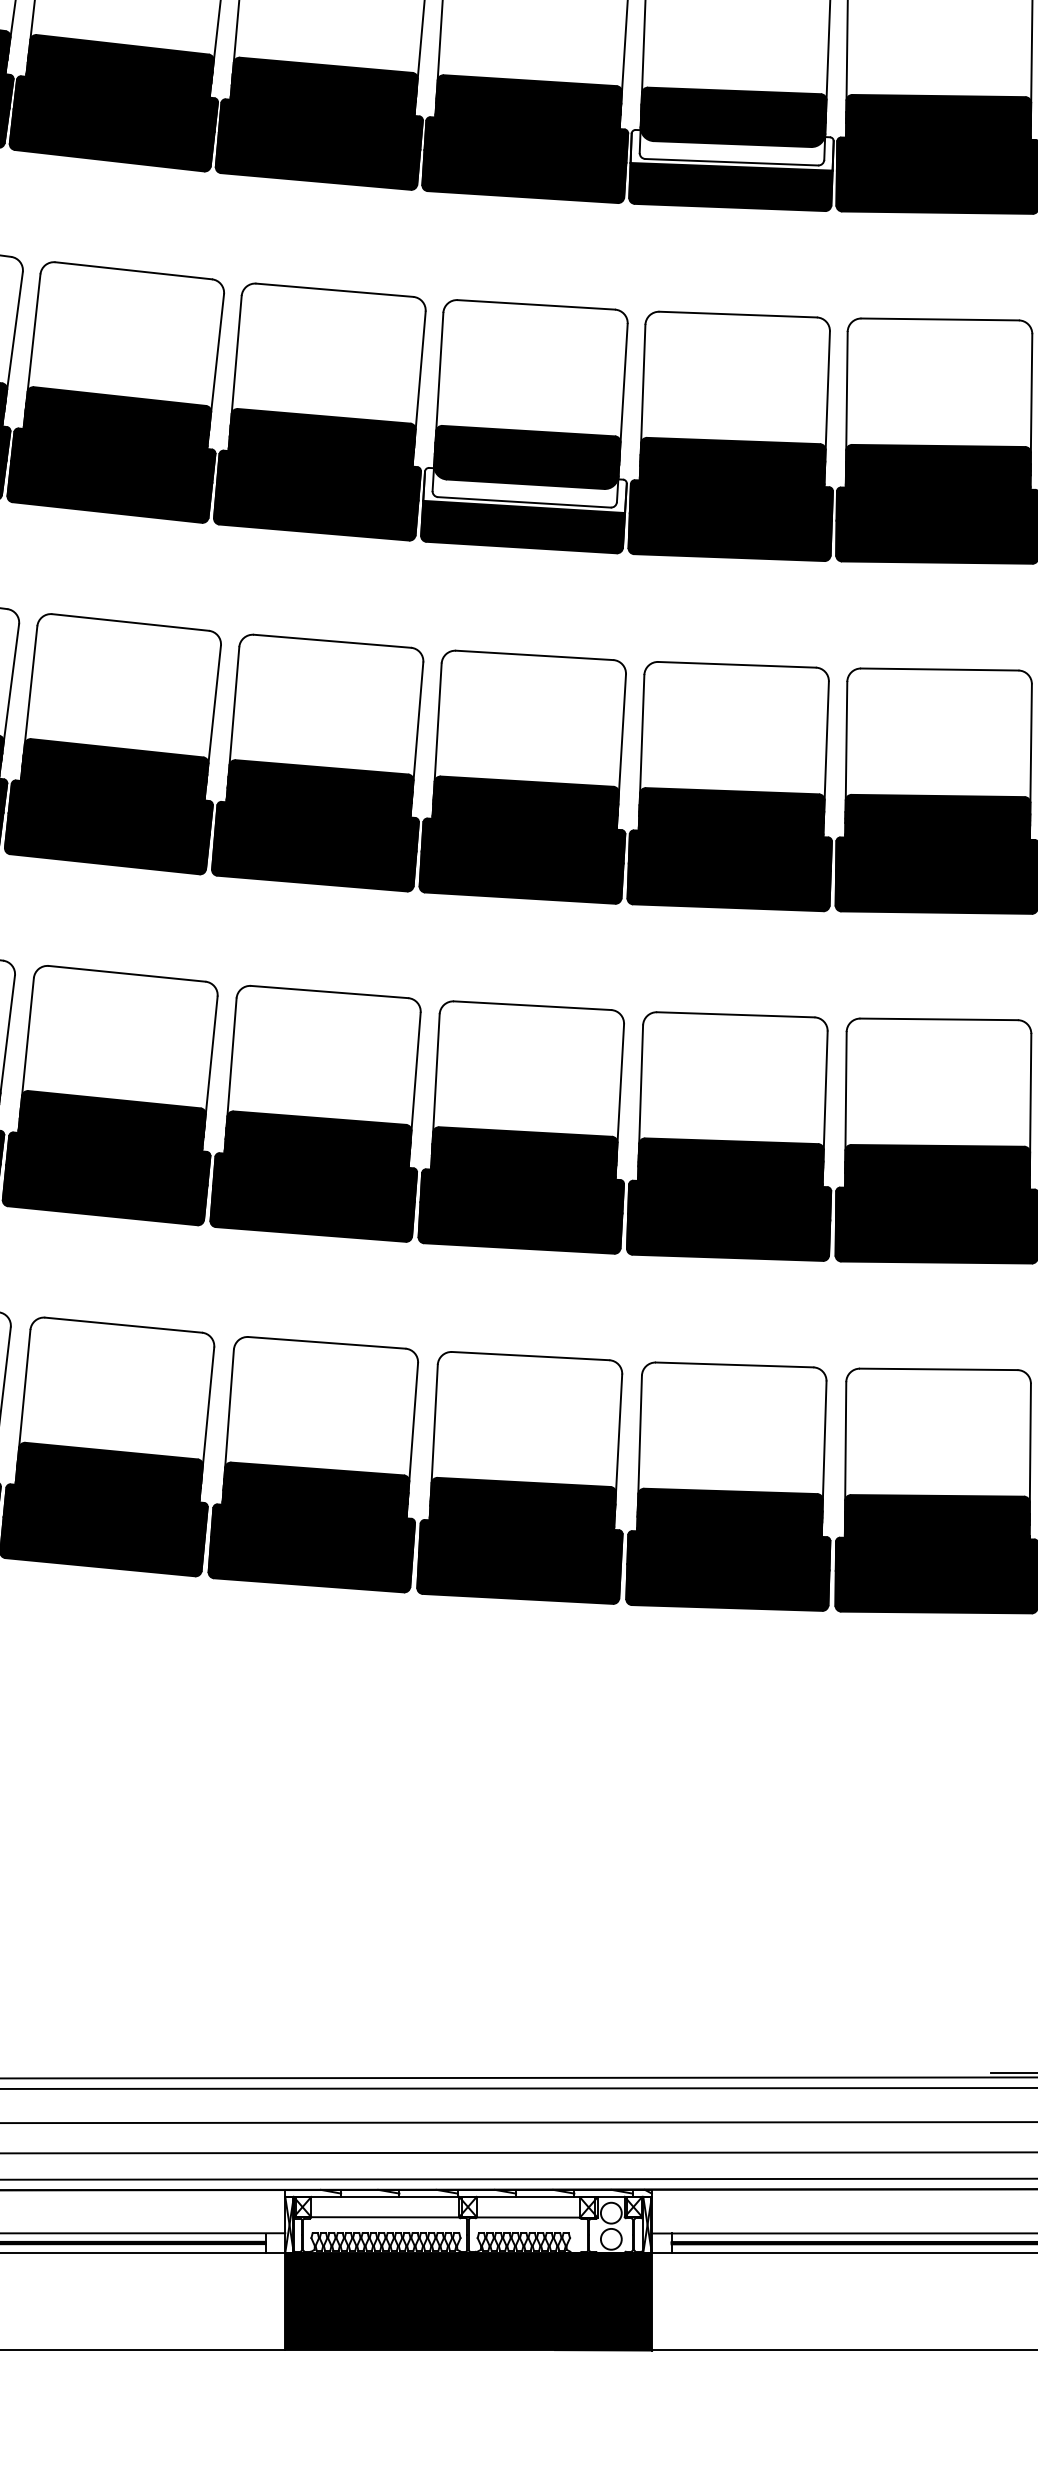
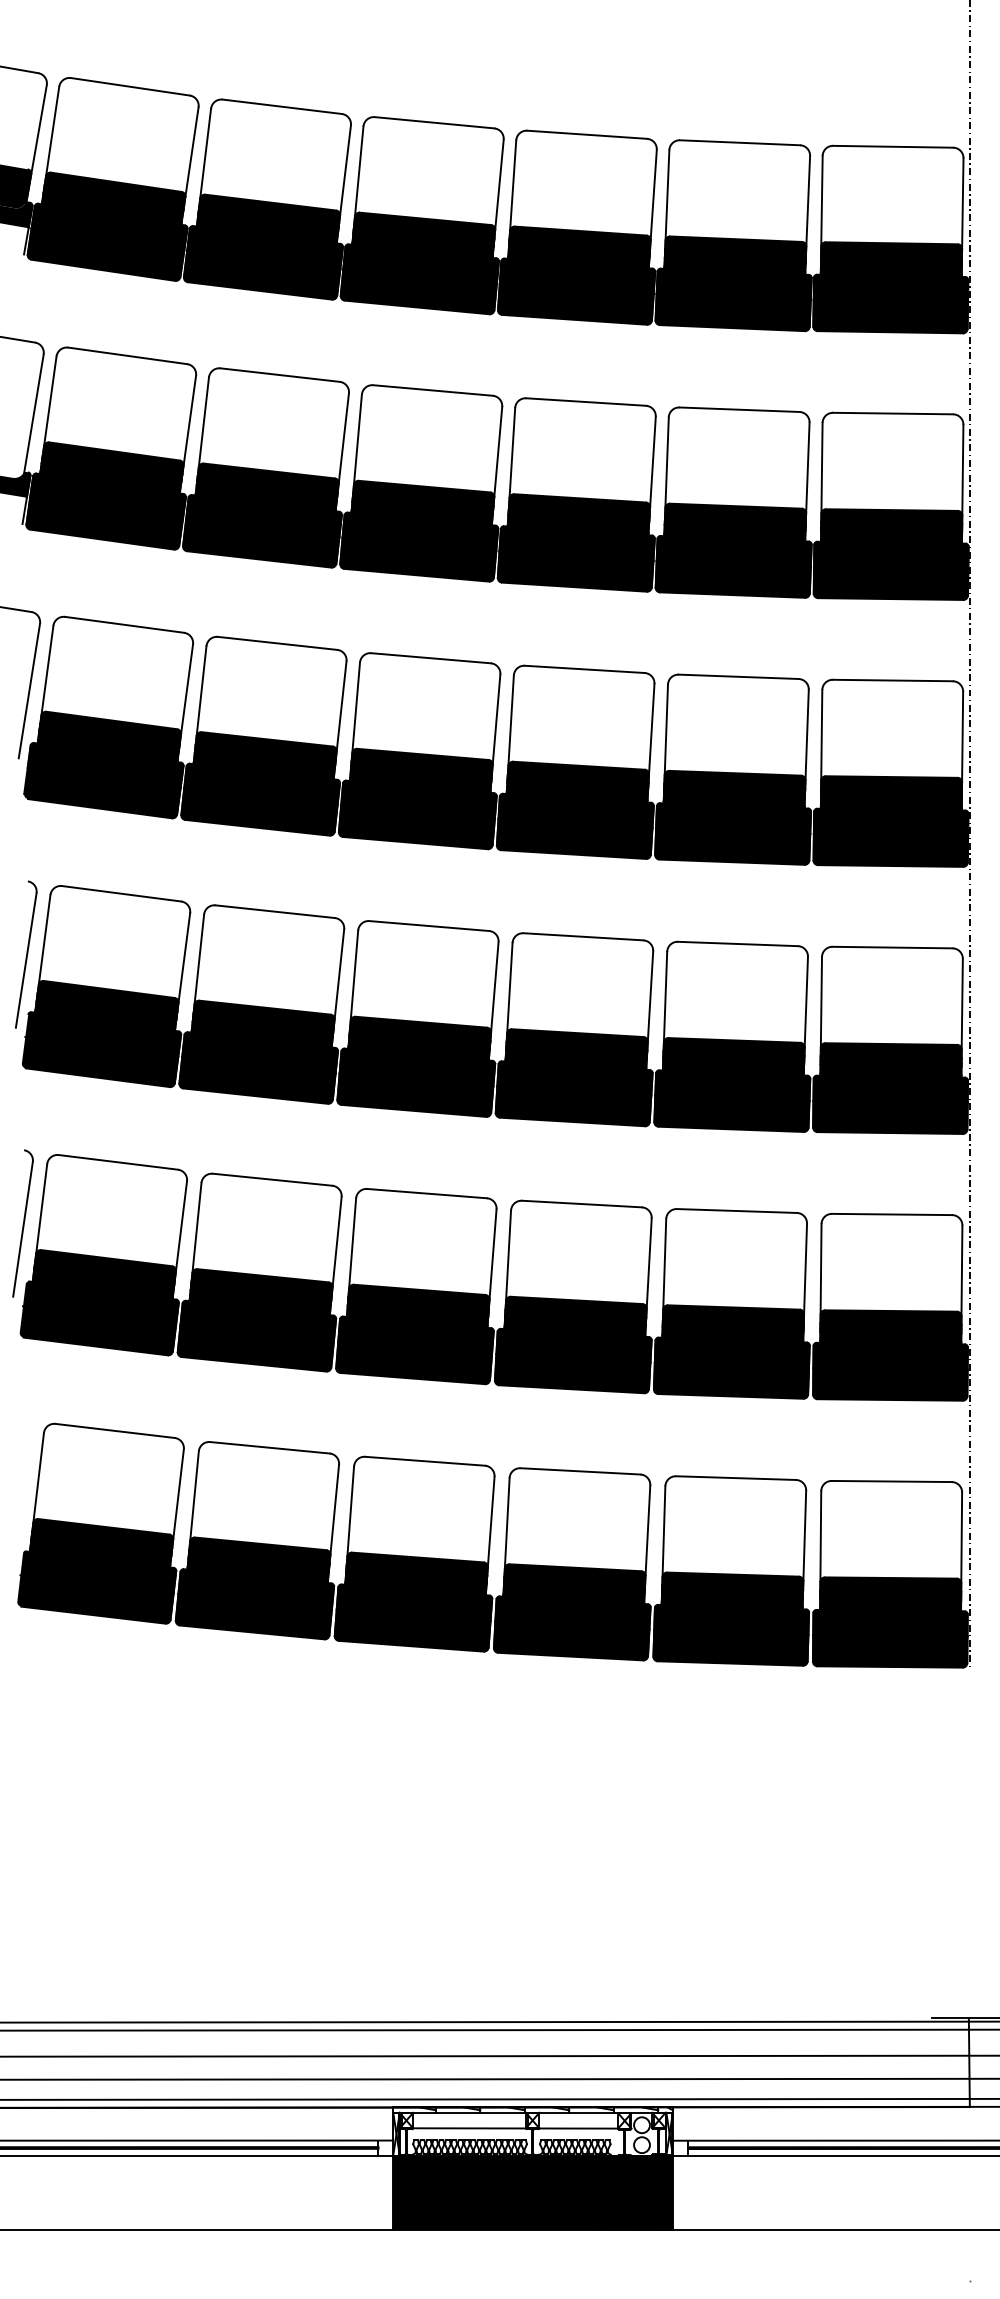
fill: (731, 147) -> (733, 549), added
fill: (524, 488) -> (575, 809), added

